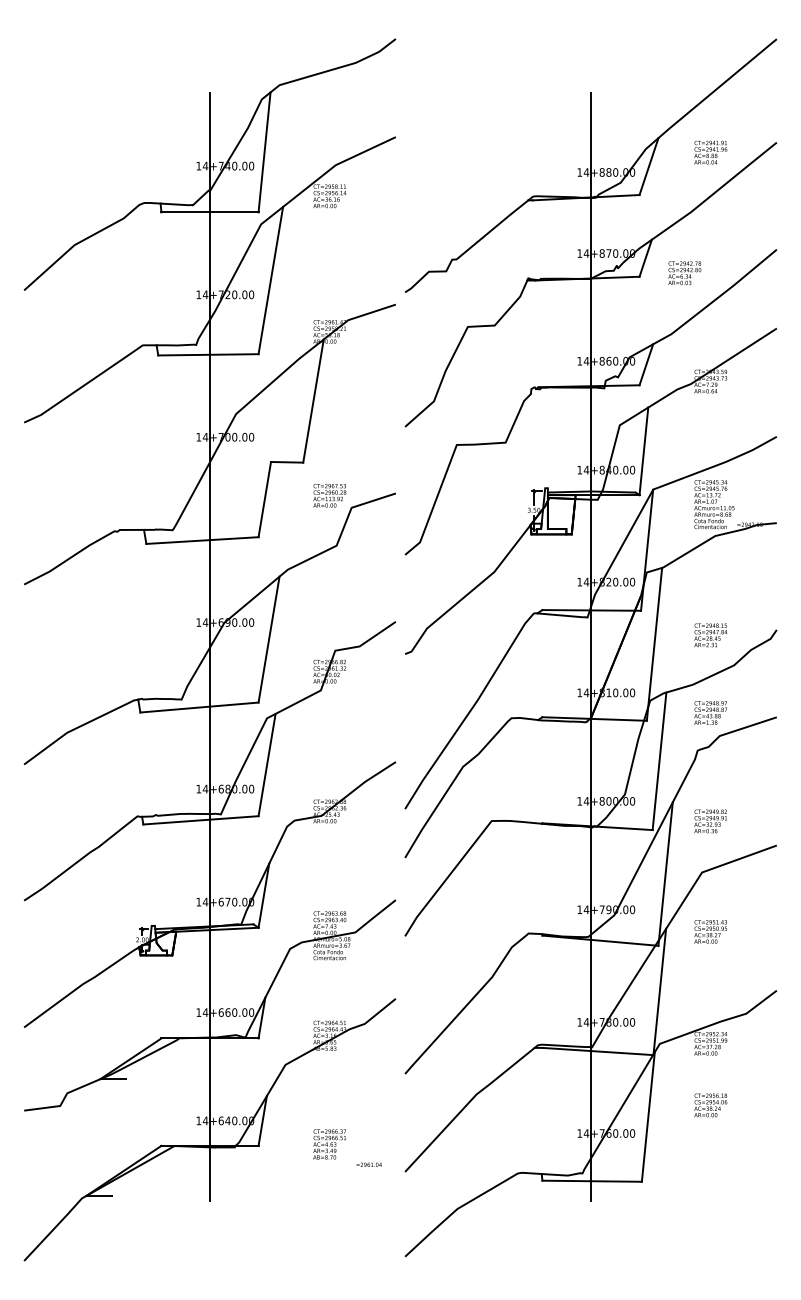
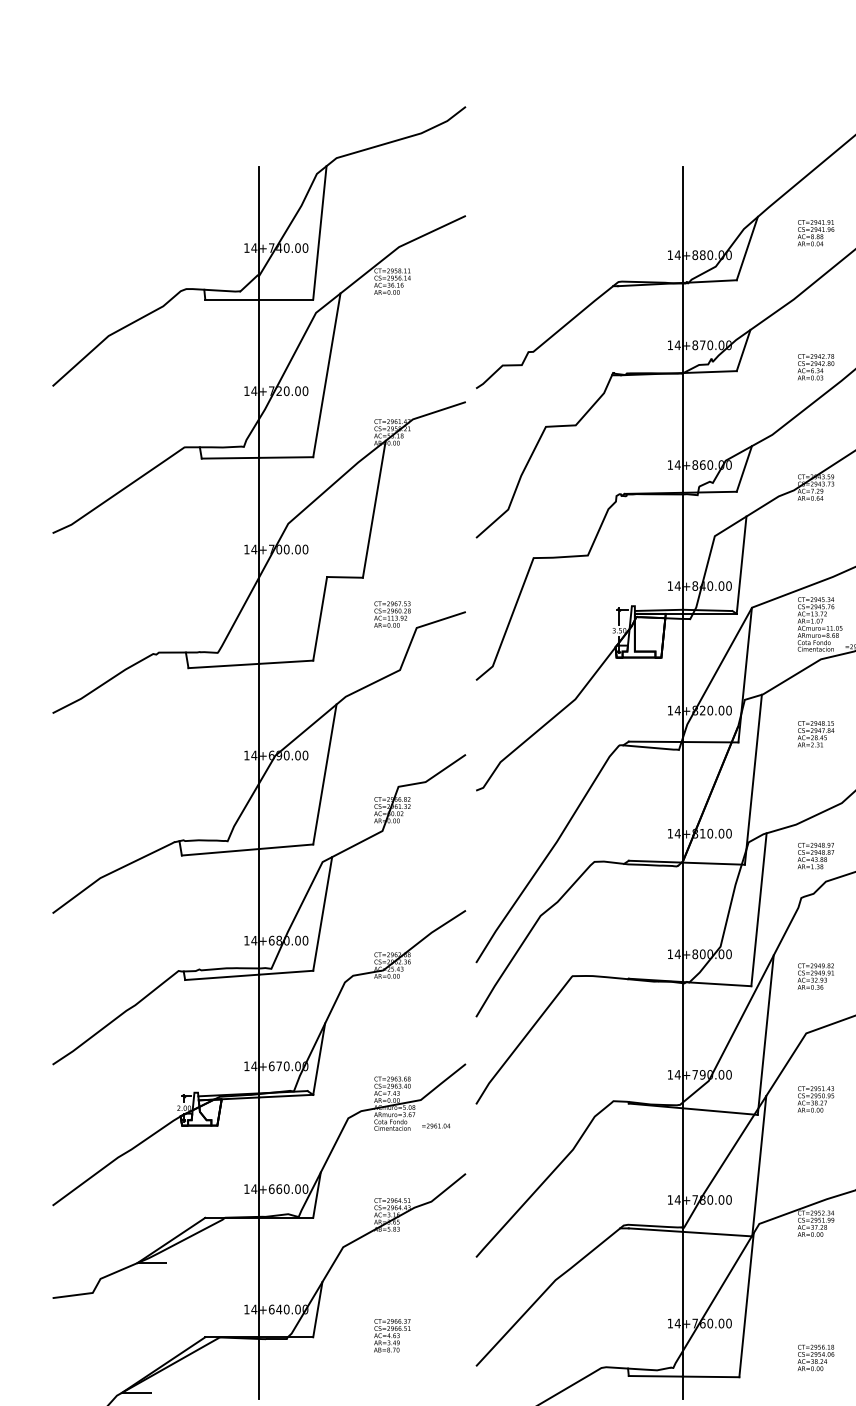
text: (684, 273) -> (815, 367), moved
text: (710, 635) -> (815, 734), moved
text: (710, 1105) -> (815, 1358), moved
text: (368, 1164) -> (435, 1125), moved

